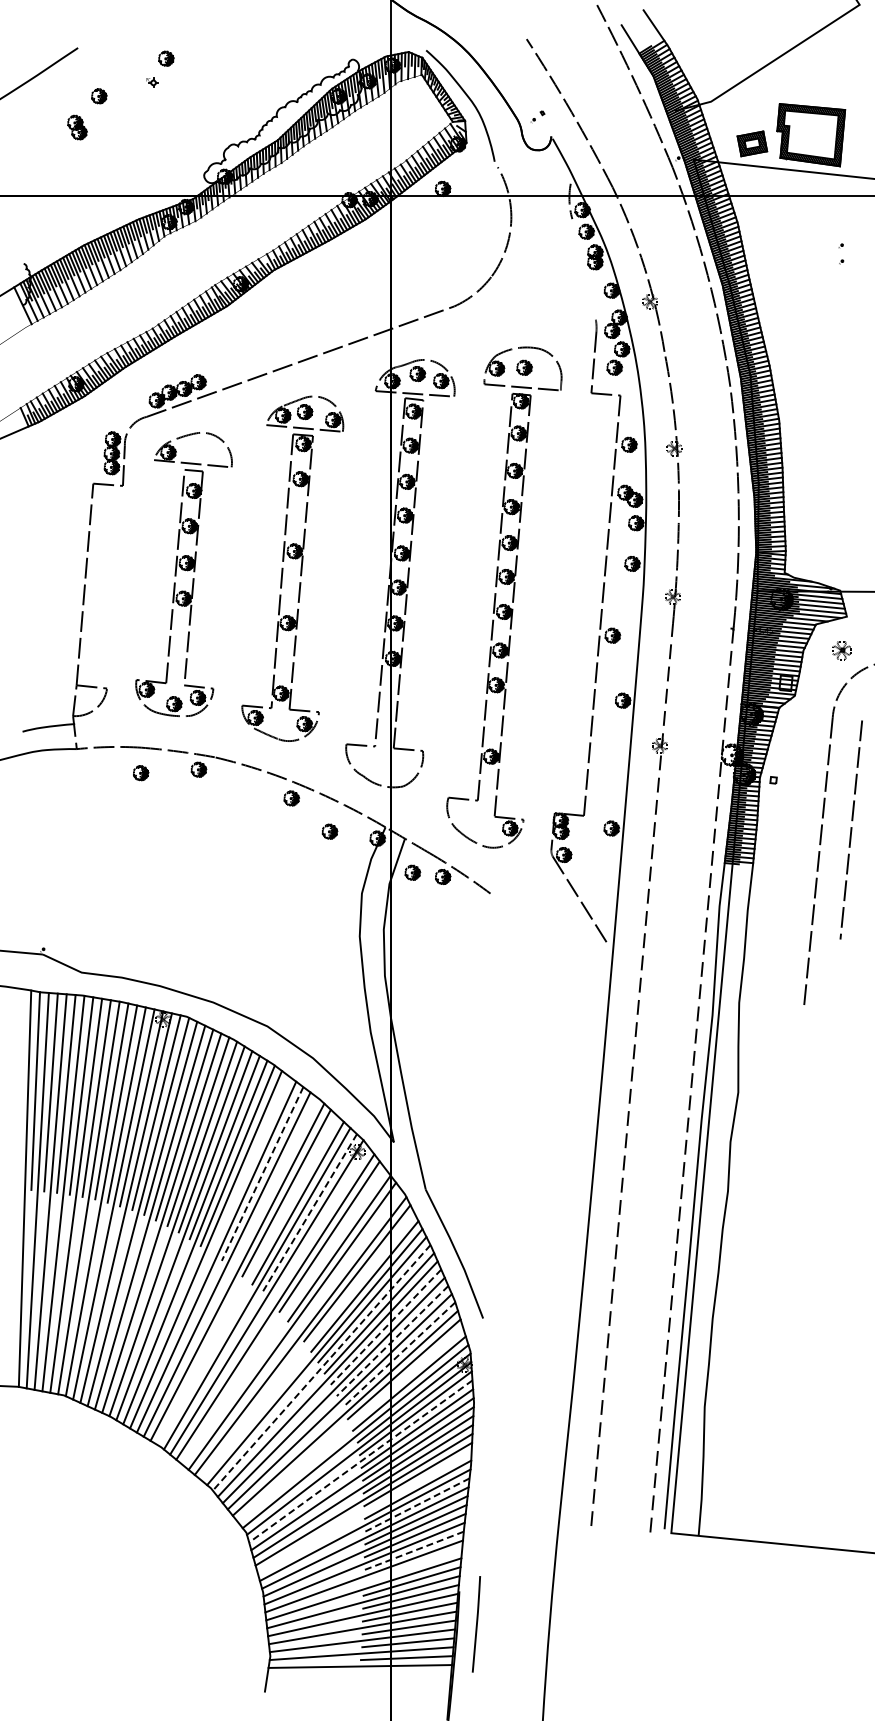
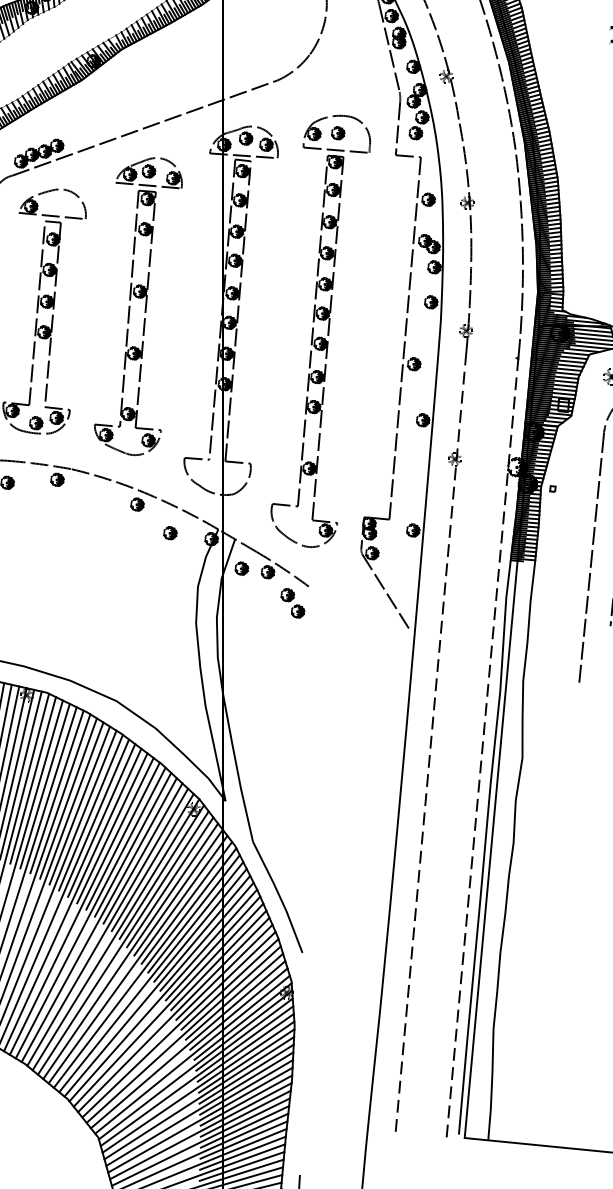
line: (583, 269) -> (389, 48), added
part: (472, 912) -> (293, 602), added
line: (250, 1164) -> (101, 820), added
line: (262, 1173) -> (112, 827), dashed -> solid
line: (274, 1182) -> (122, 835), added
line: (309, 1213) -> (152, 862), dashed -> solid
line: (319, 1224) -> (161, 871), added
line: (348, 1260) -> (186, 902), added
line: (247, 1279) -> (99, 919), added
line: (283, 1316) -> (130, 951), added
line: (386, 1327) -> (219, 960), dashed -> solid
line: (392, 1341) -> (224, 972), dashed -> solid
line: (307, 1346) -> (151, 977), added
line: (399, 1354) -> (230, 983), dashed -> solid
line: (321, 1368) -> (163, 996), dashed -> solid
line: (350, 1424) -> (188, 1044), added
line: (360, 1461) -> (196, 1076), dashed -> solid
line: (417, 1505) -> (245, 1114), dashed -> solid
line: (364, 1512) -> (200, 1120), added
line: (413, 1551) -> (242, 1153), dashed -> solid
line: (413, 1565) -> (242, 1165), added

